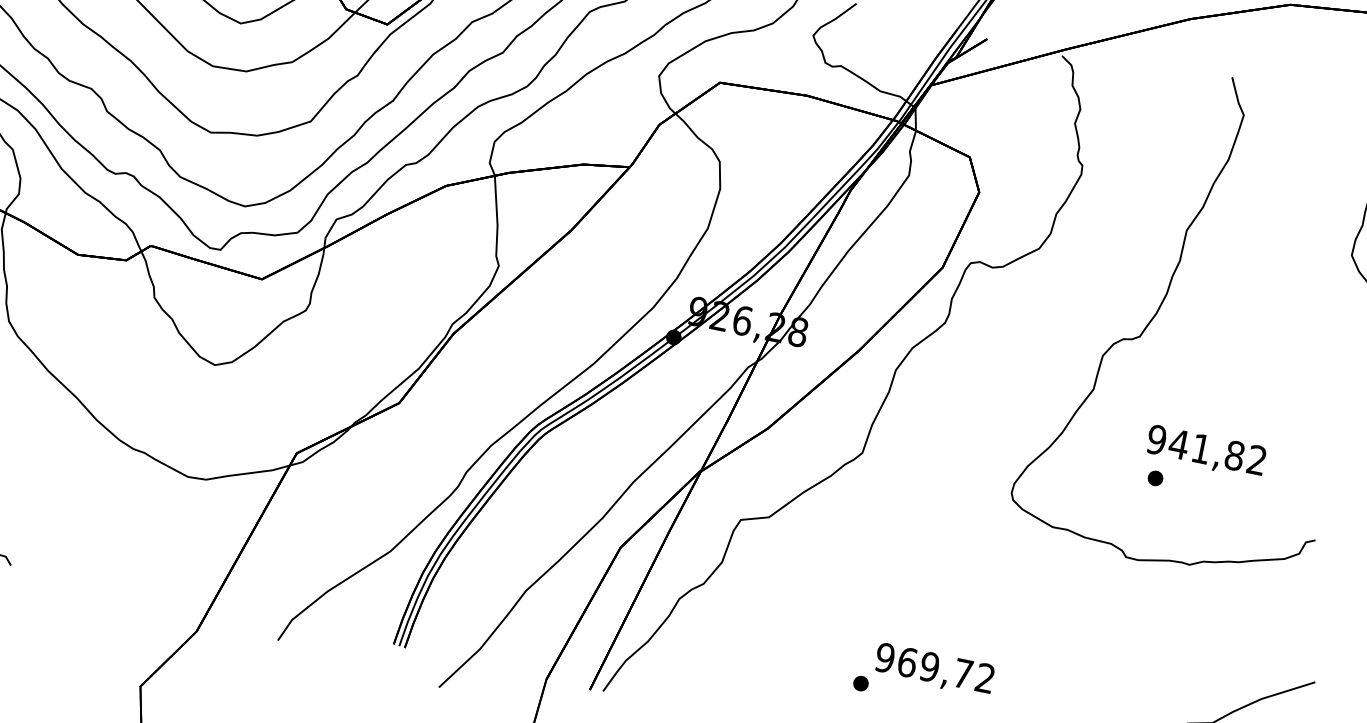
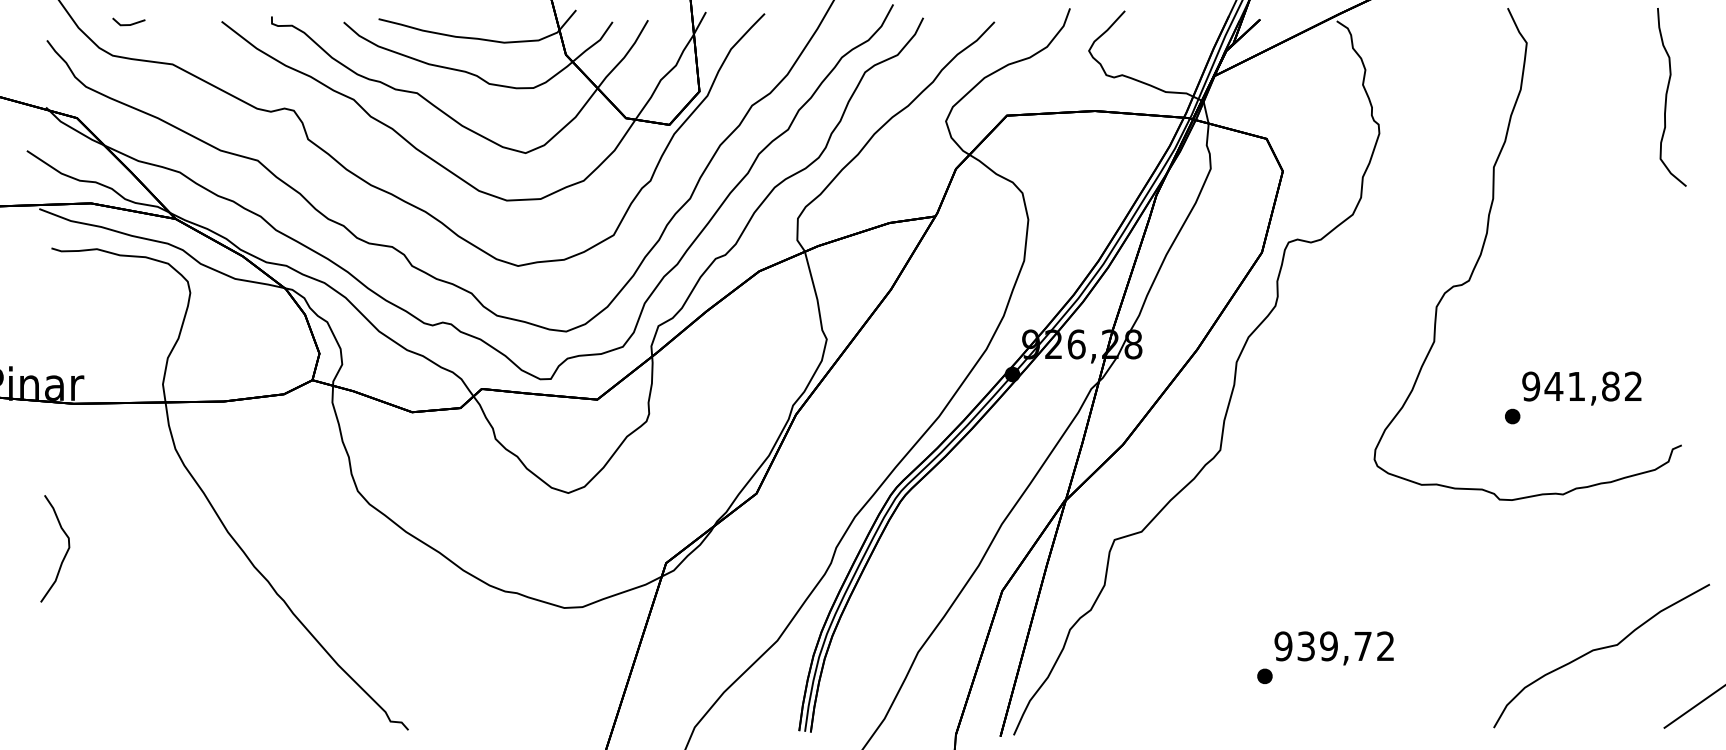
text: (1205, 451) -> (1581, 388), moved
text: (907, 662) -> (1306, 646), 969,72 -> 939,72

